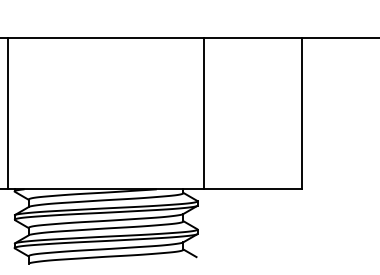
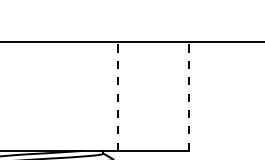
line: (204, 113) -> (118, 96), solid -> dashed
line: (302, 113) -> (189, 96), solid -> dashed

